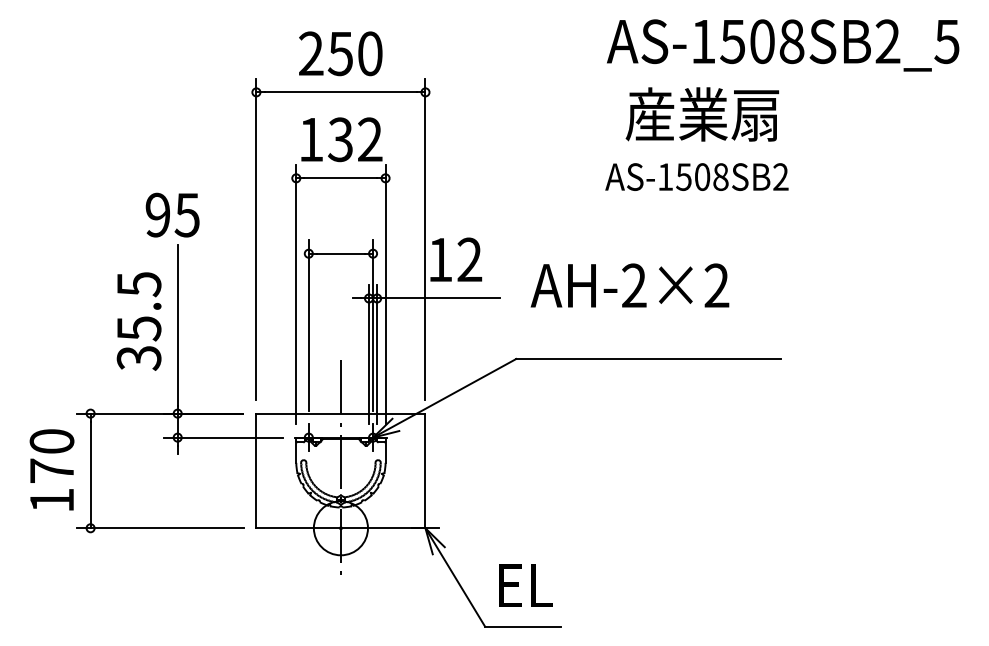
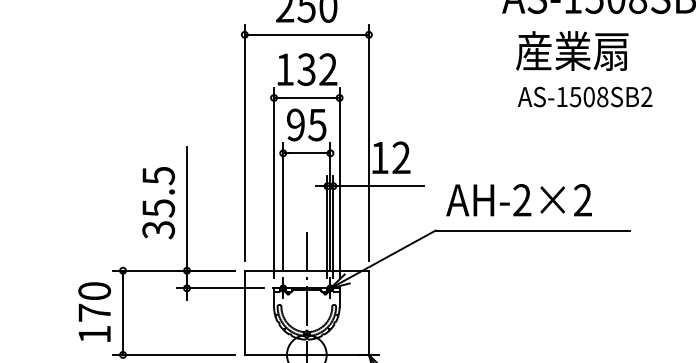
text: (696, 176) -> (584, 96), moved
text: (172, 214) -> (306, 124), moved
text: (629, 285) -> (518, 200), moved

